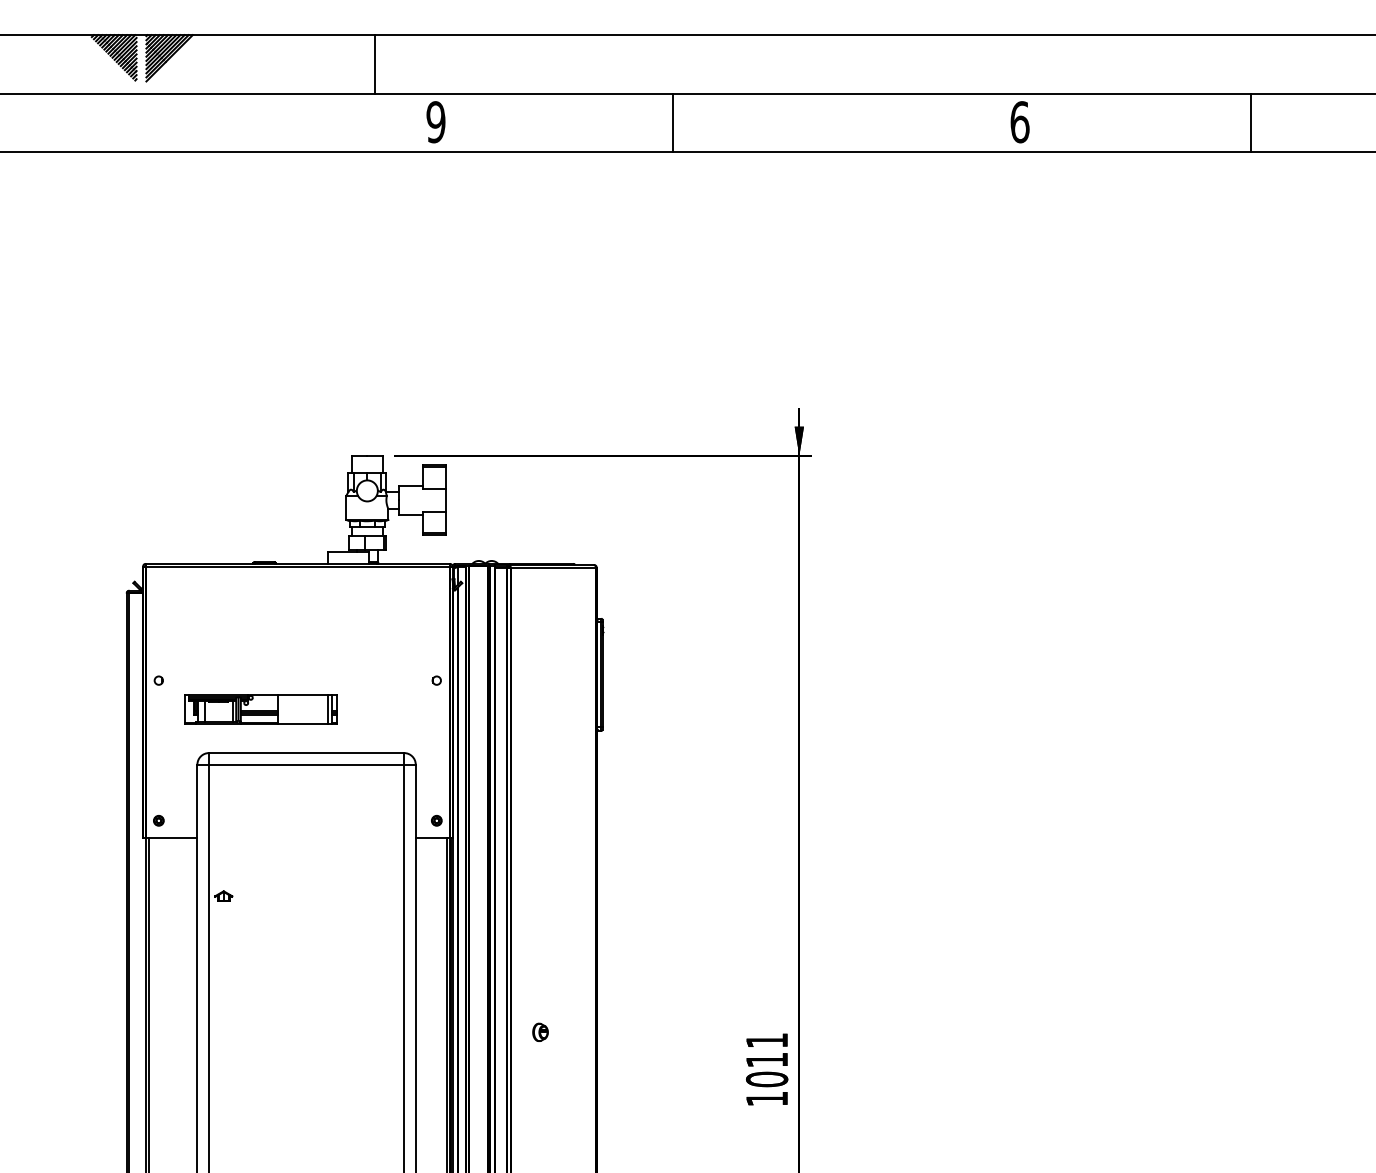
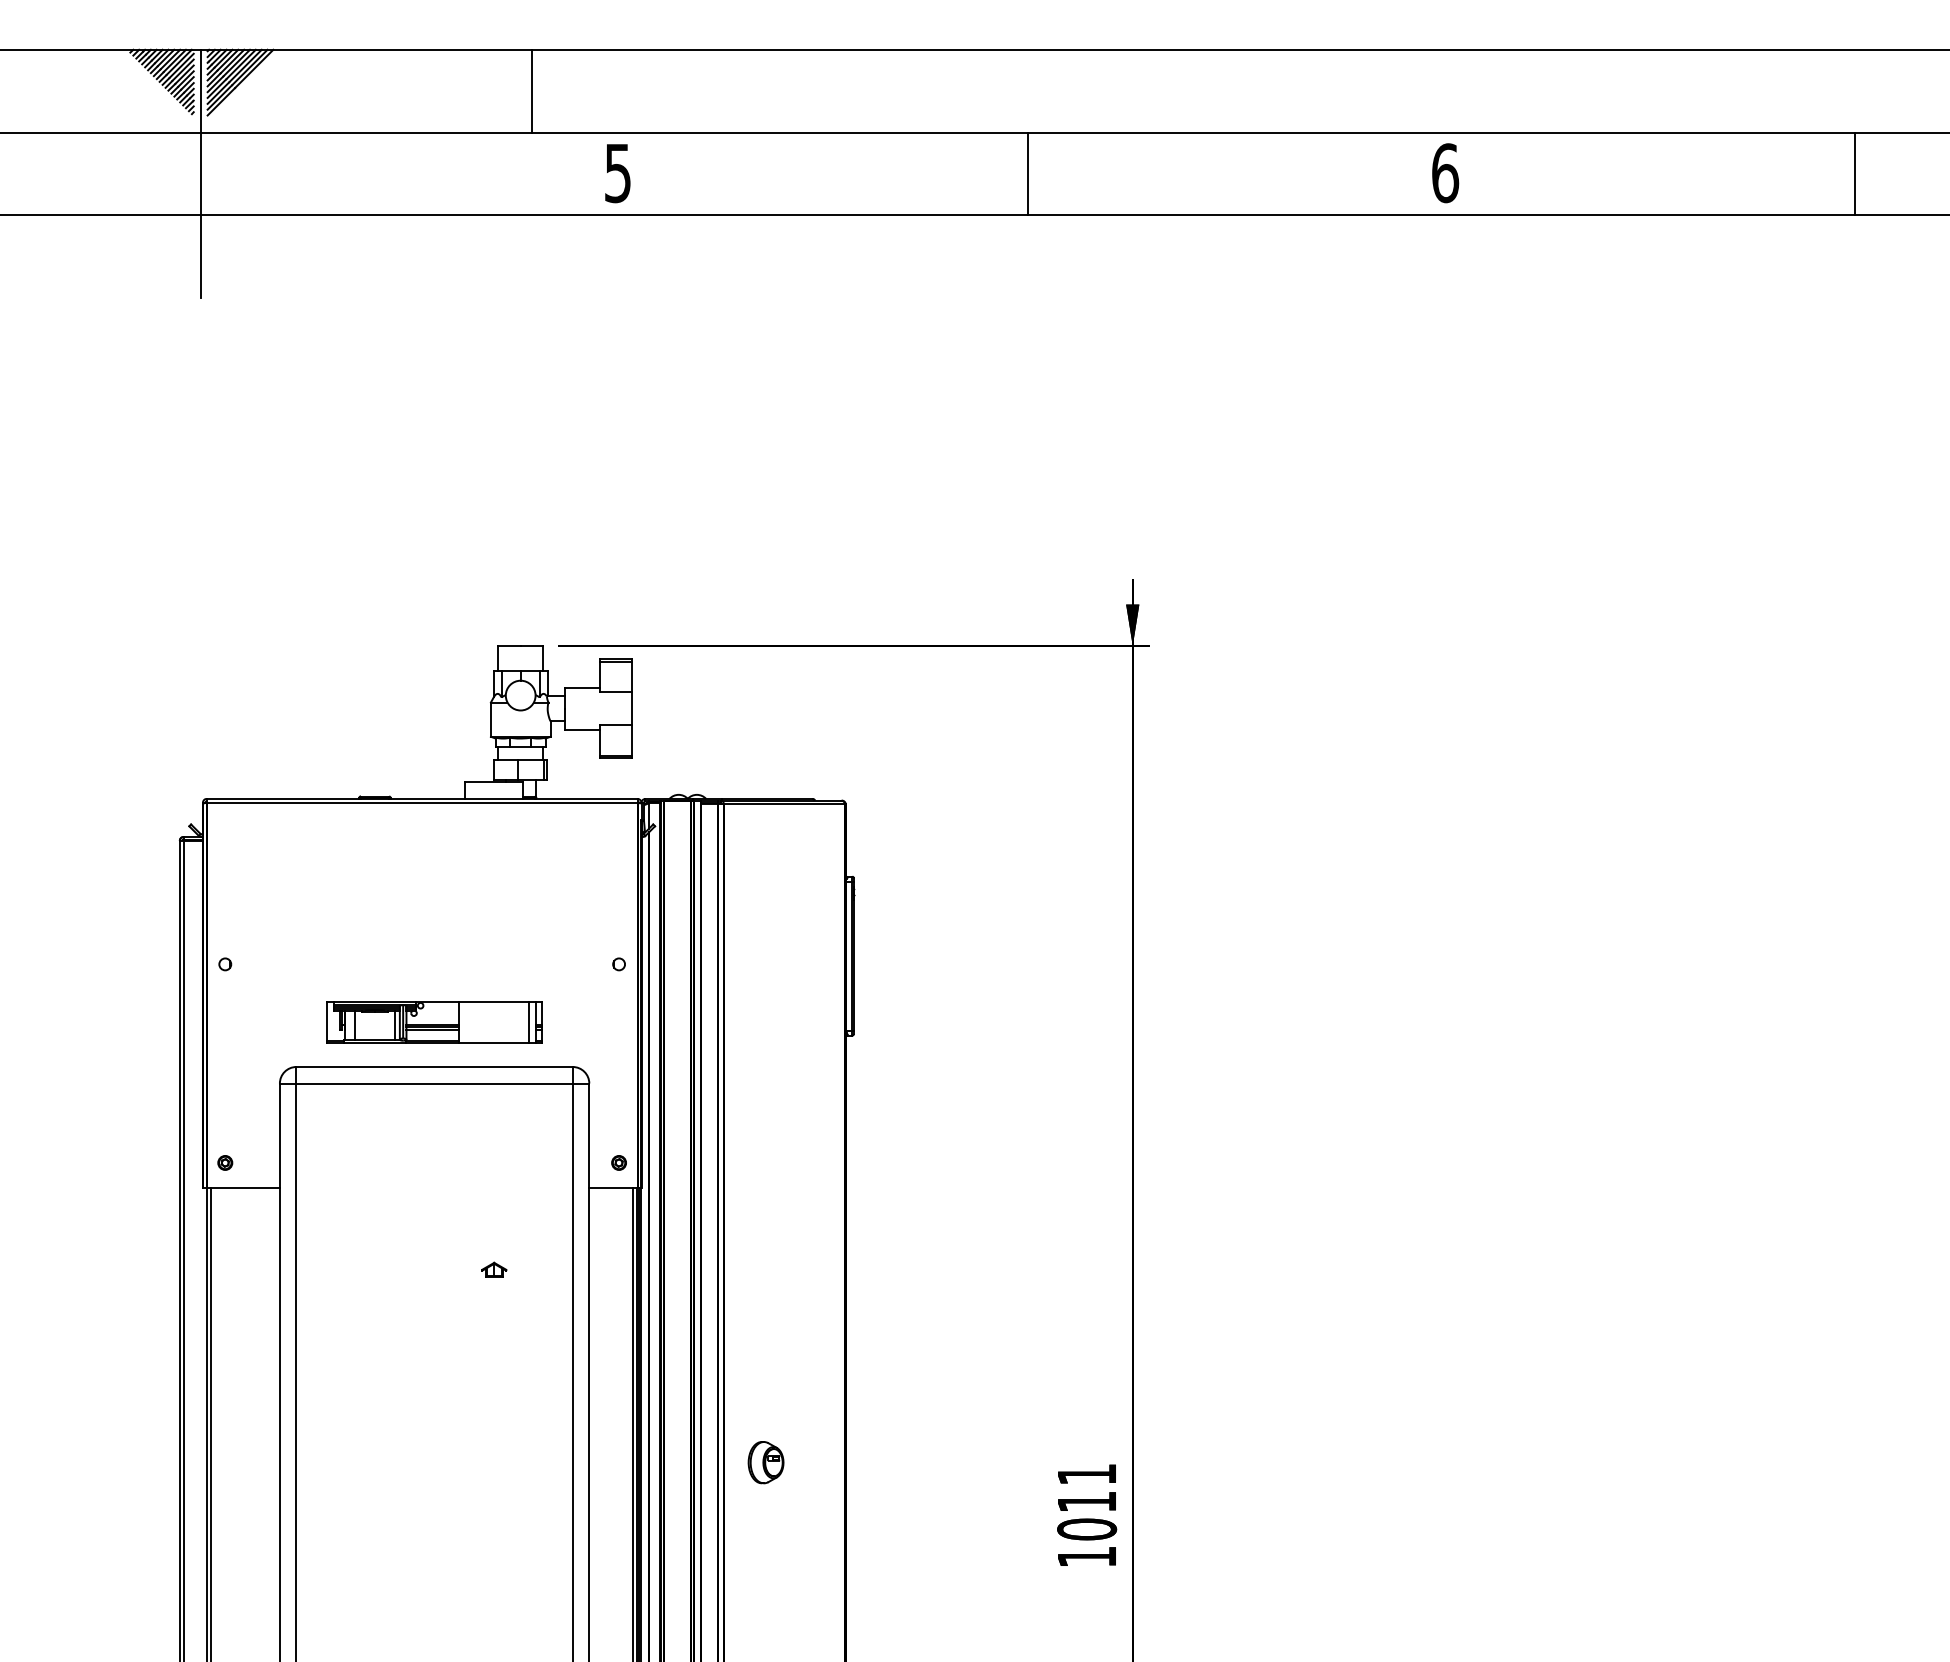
line: (141, 122) -> (200, 173), added
text: (435, 122) -> (617, 173), 9 -> 5
line: (673, 122) -> (1028, 173), moved
line: (1251, 122) -> (1855, 173), moved
part: (260, 709) -> (434, 1022), moved
part: (223, 895) -> (494, 1269), moved
part: (540, 1032) -> (765, 1462), size x1.67

